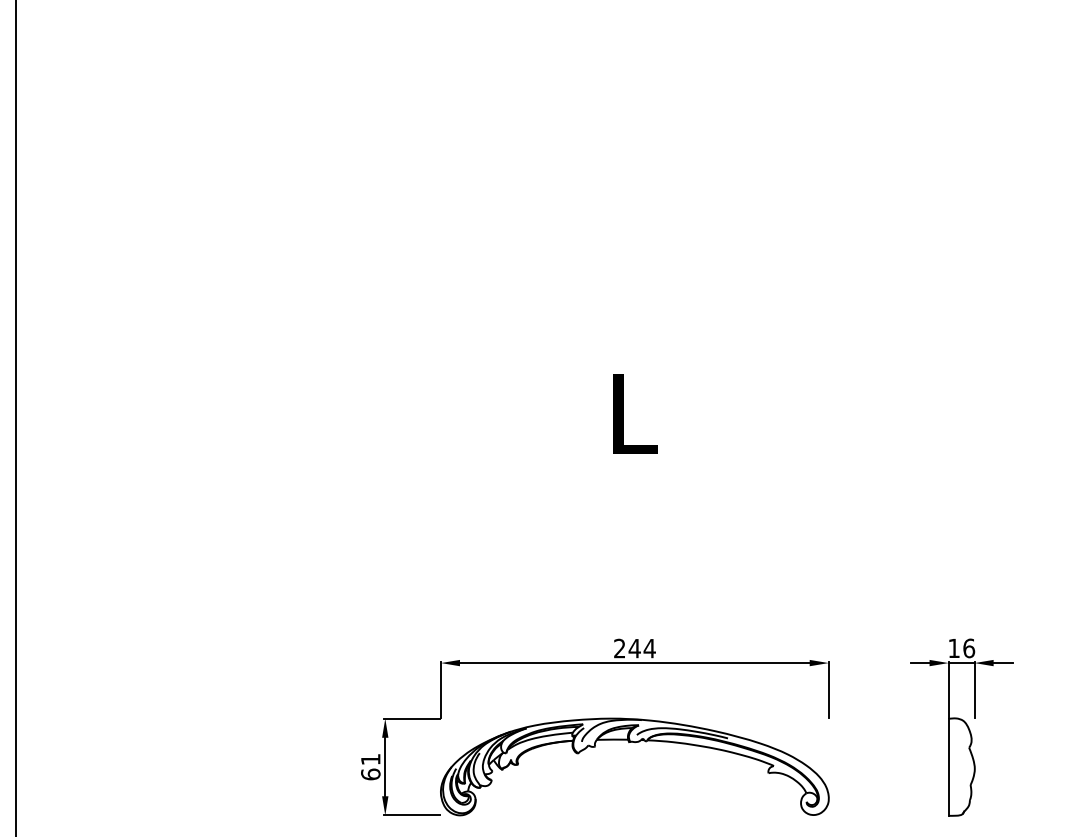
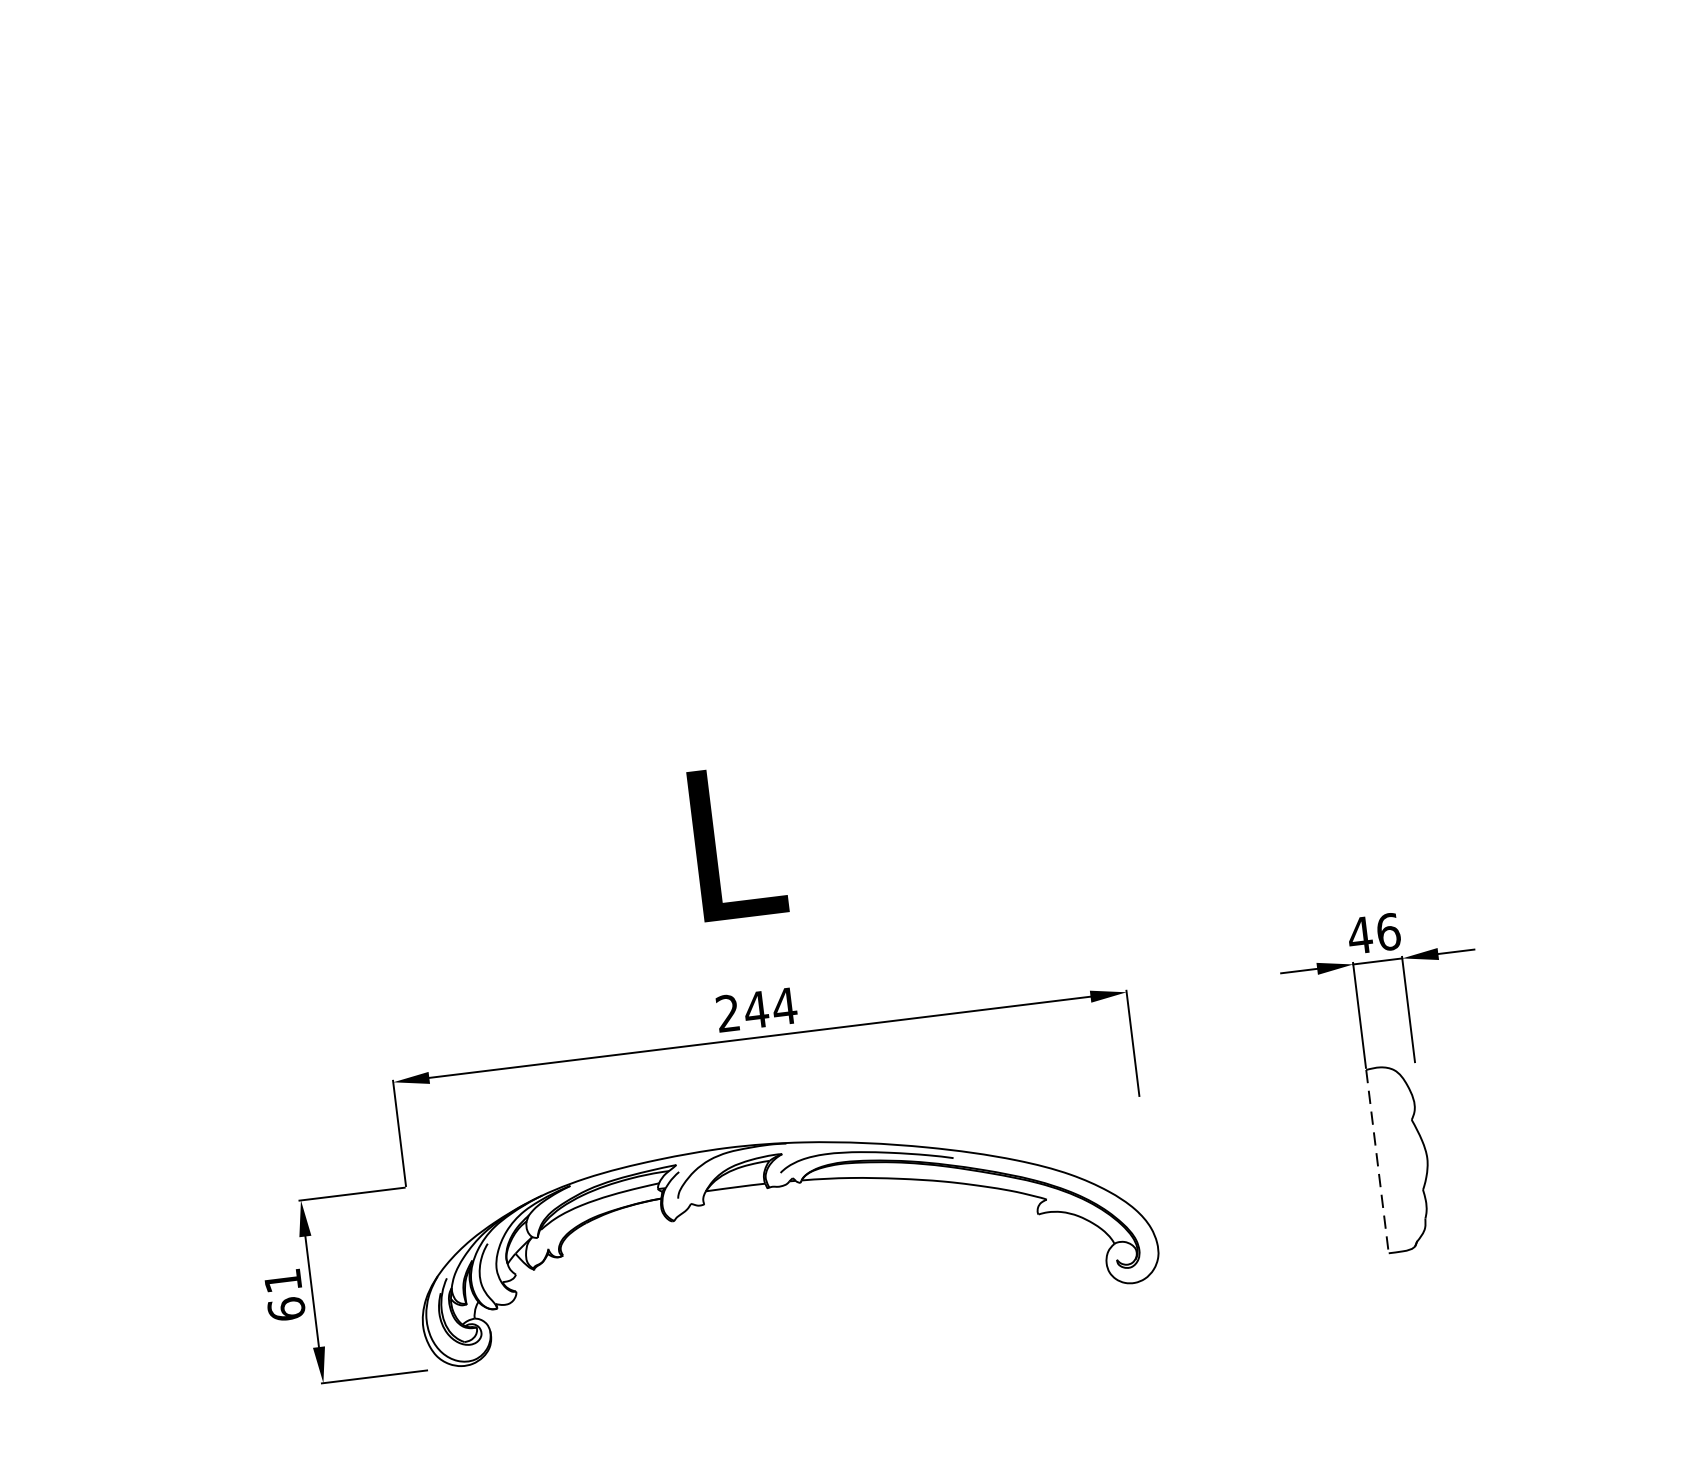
text: (635, 413) -> (737, 841), moved
text: (953, 648) -> (1359, 935), 16 -> 46
line: (948, 767) -> (1377, 1161), solid -> dashed

